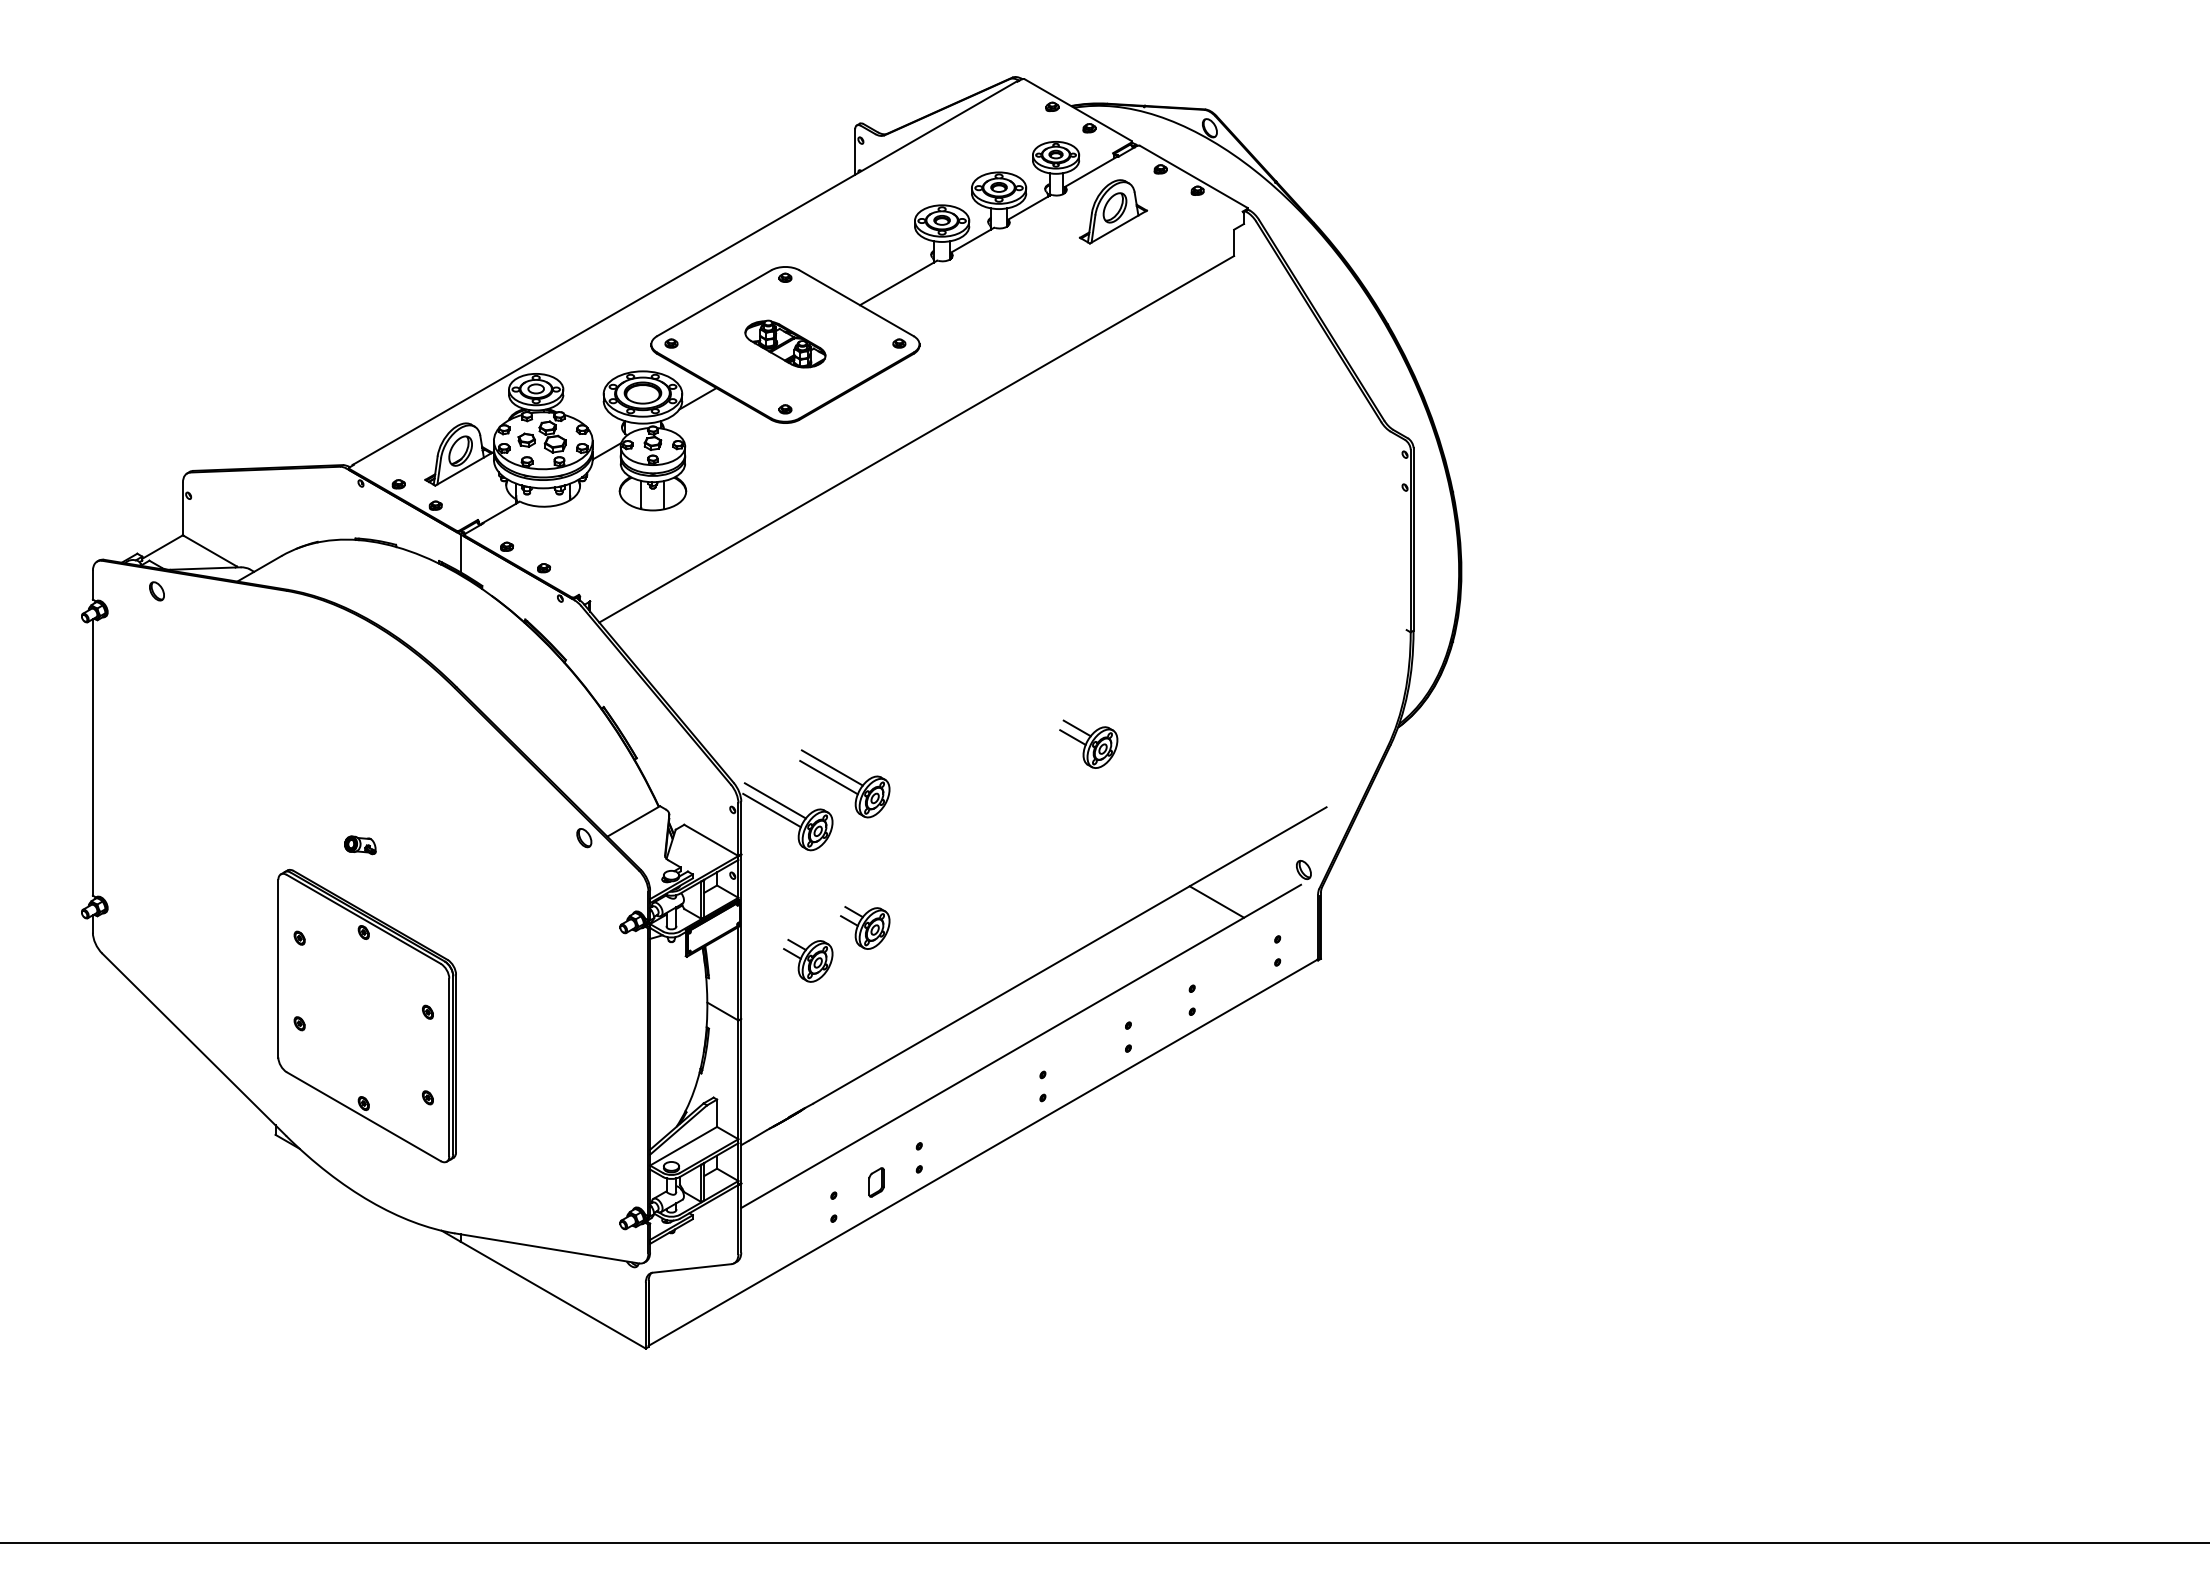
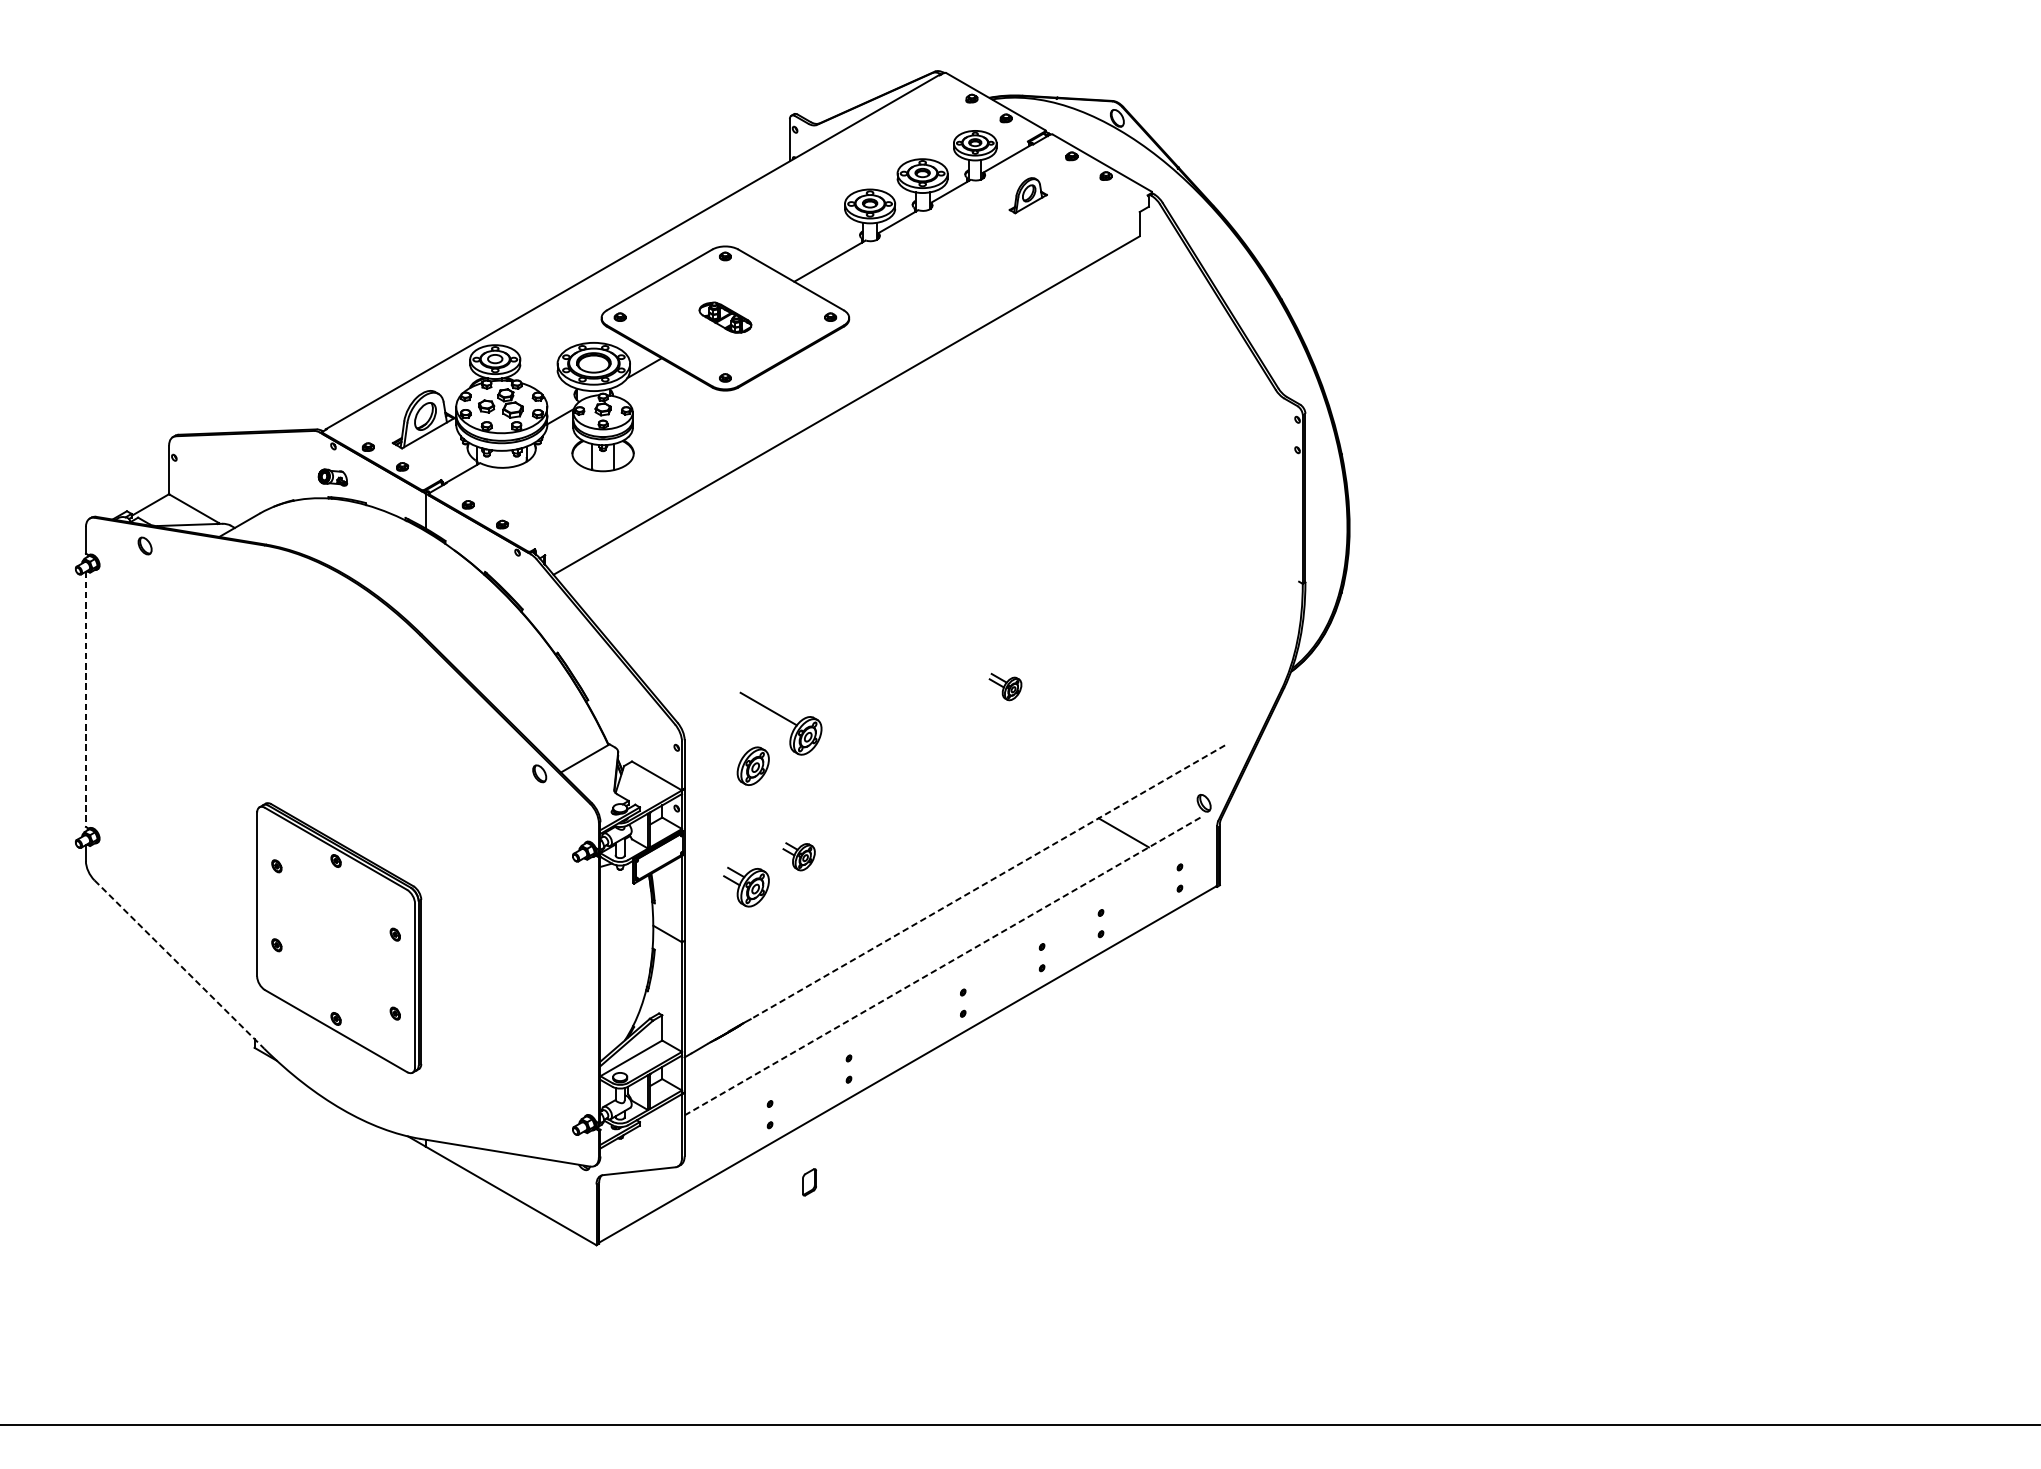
part: (1113, 211) -> (1028, 195), size x0.6
part: (785, 343) -> (725, 317), size x0.7
part: (1088, 743) -> (1005, 686), size x0.6
line: (92, 757) -> (85, 699), solid -> dashed
line: (828, 777) -> (765, 717), removed
line: (774, 800) -> (715, 739), removed
line: (771, 810) -> (712, 748), removed
part: (360, 845) -> (333, 477), moved
part: (865, 927) -> (799, 856), size x0.7
line: (1069, 955) -> (987, 882), solid -> dashed
line: (194, 1045) -> (179, 965), solid -> dashed
line: (1021, 1046) -> (943, 966), solid -> dashed
part: (876, 1182) -> (809, 1182), moved

